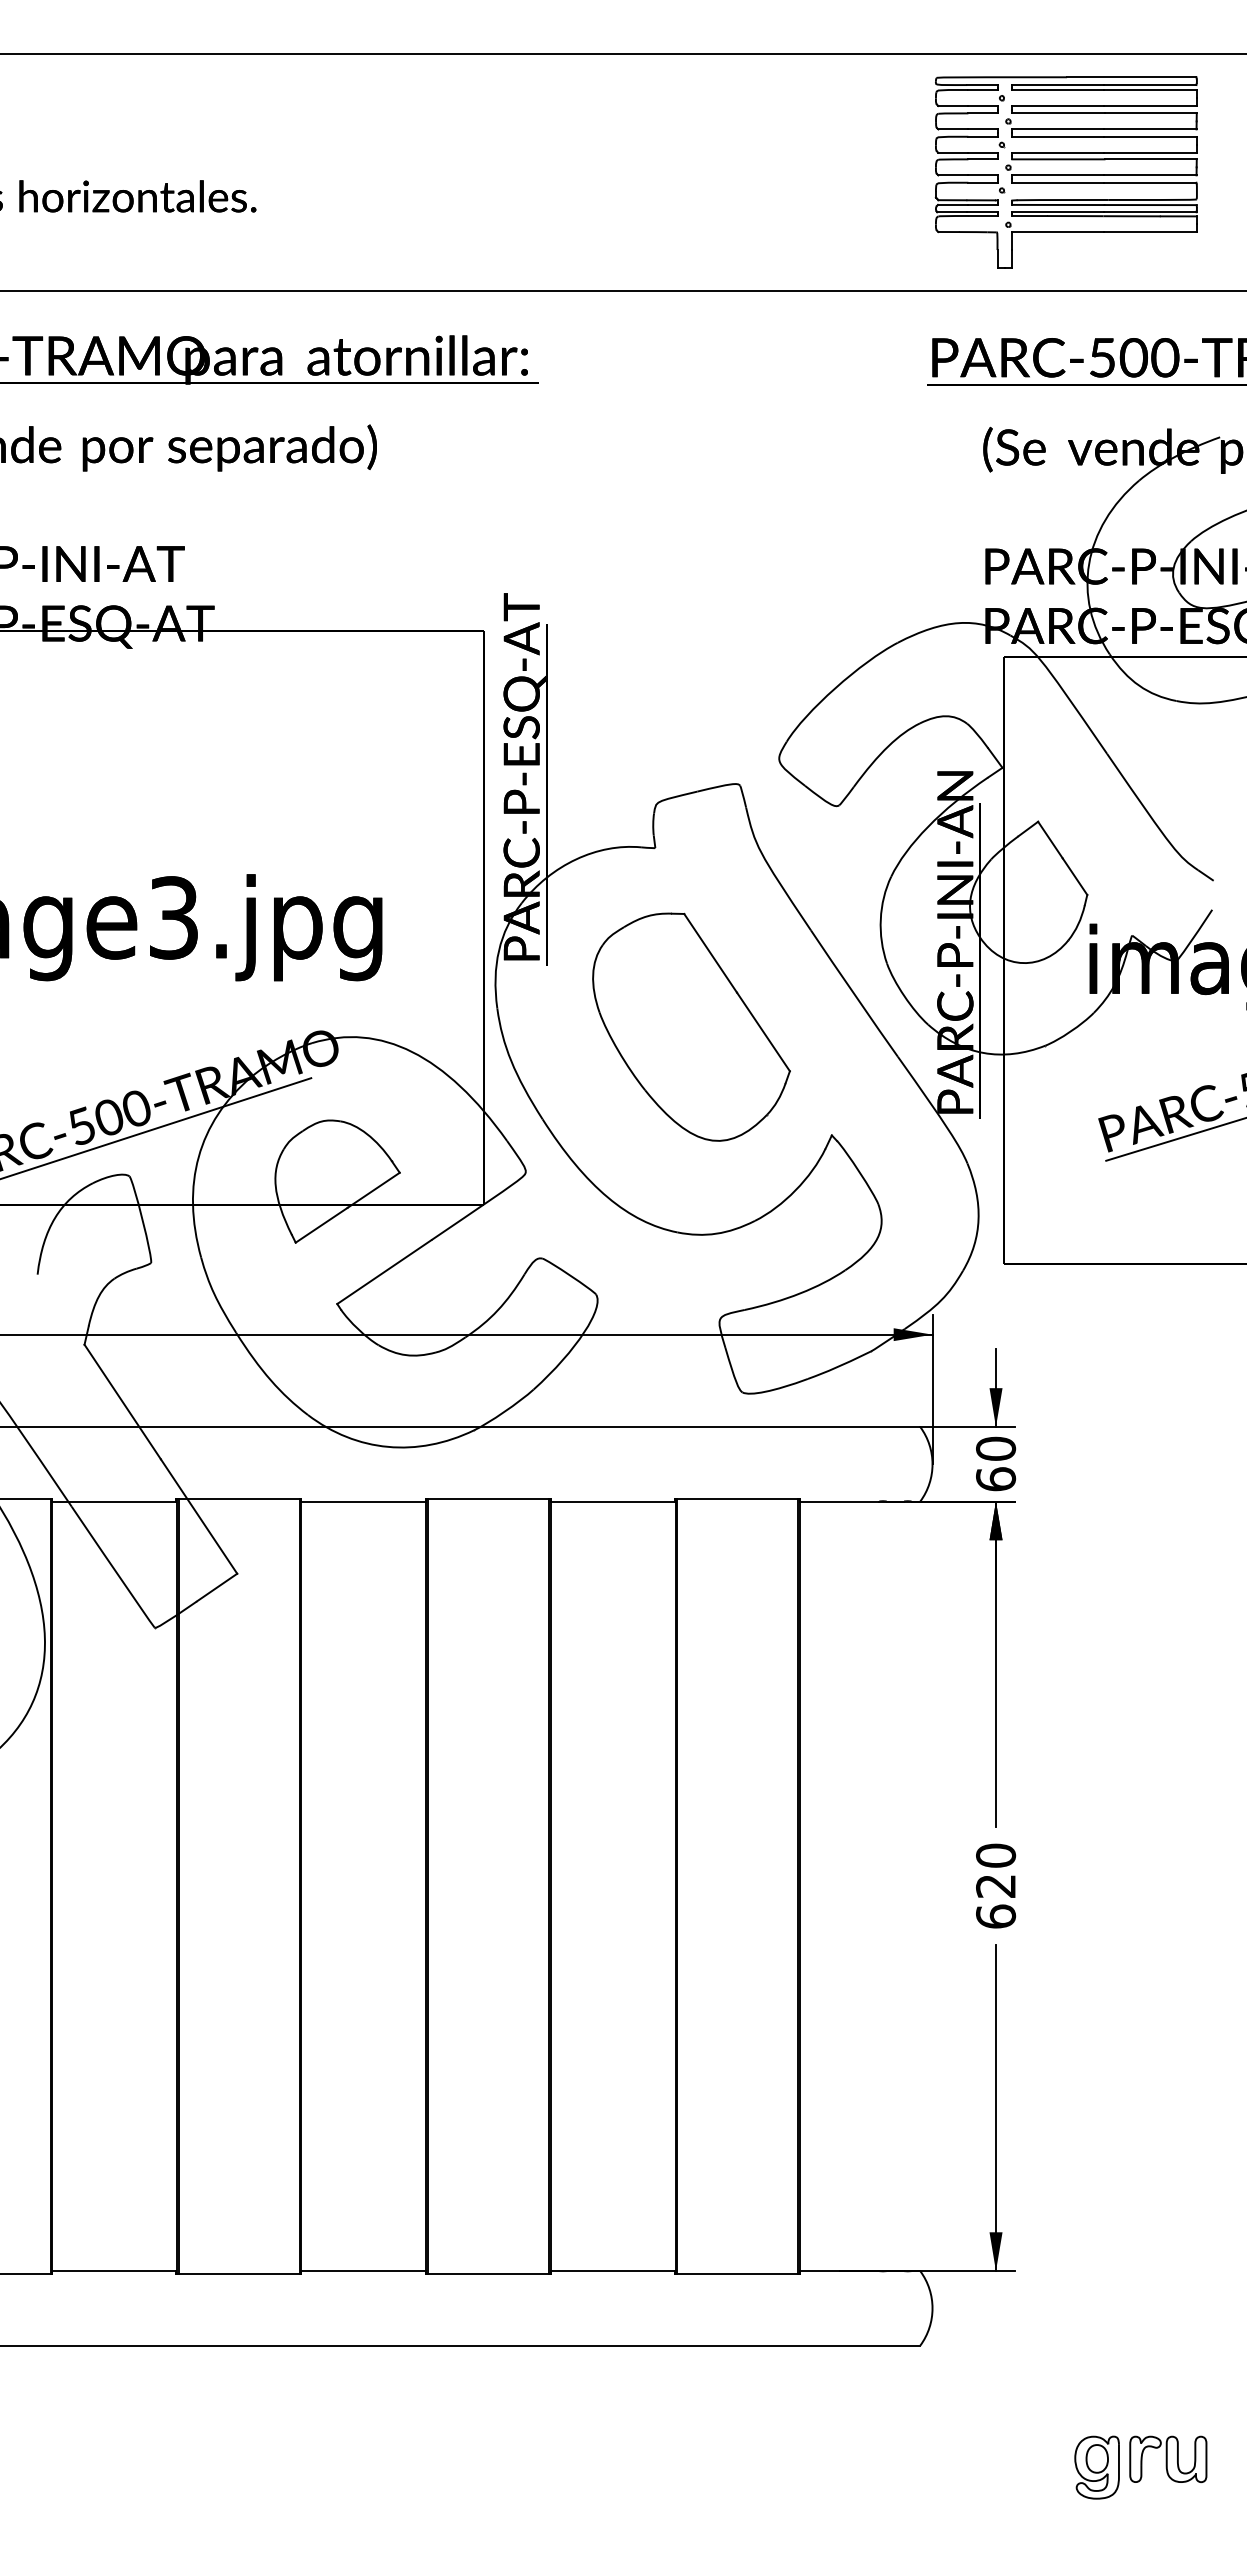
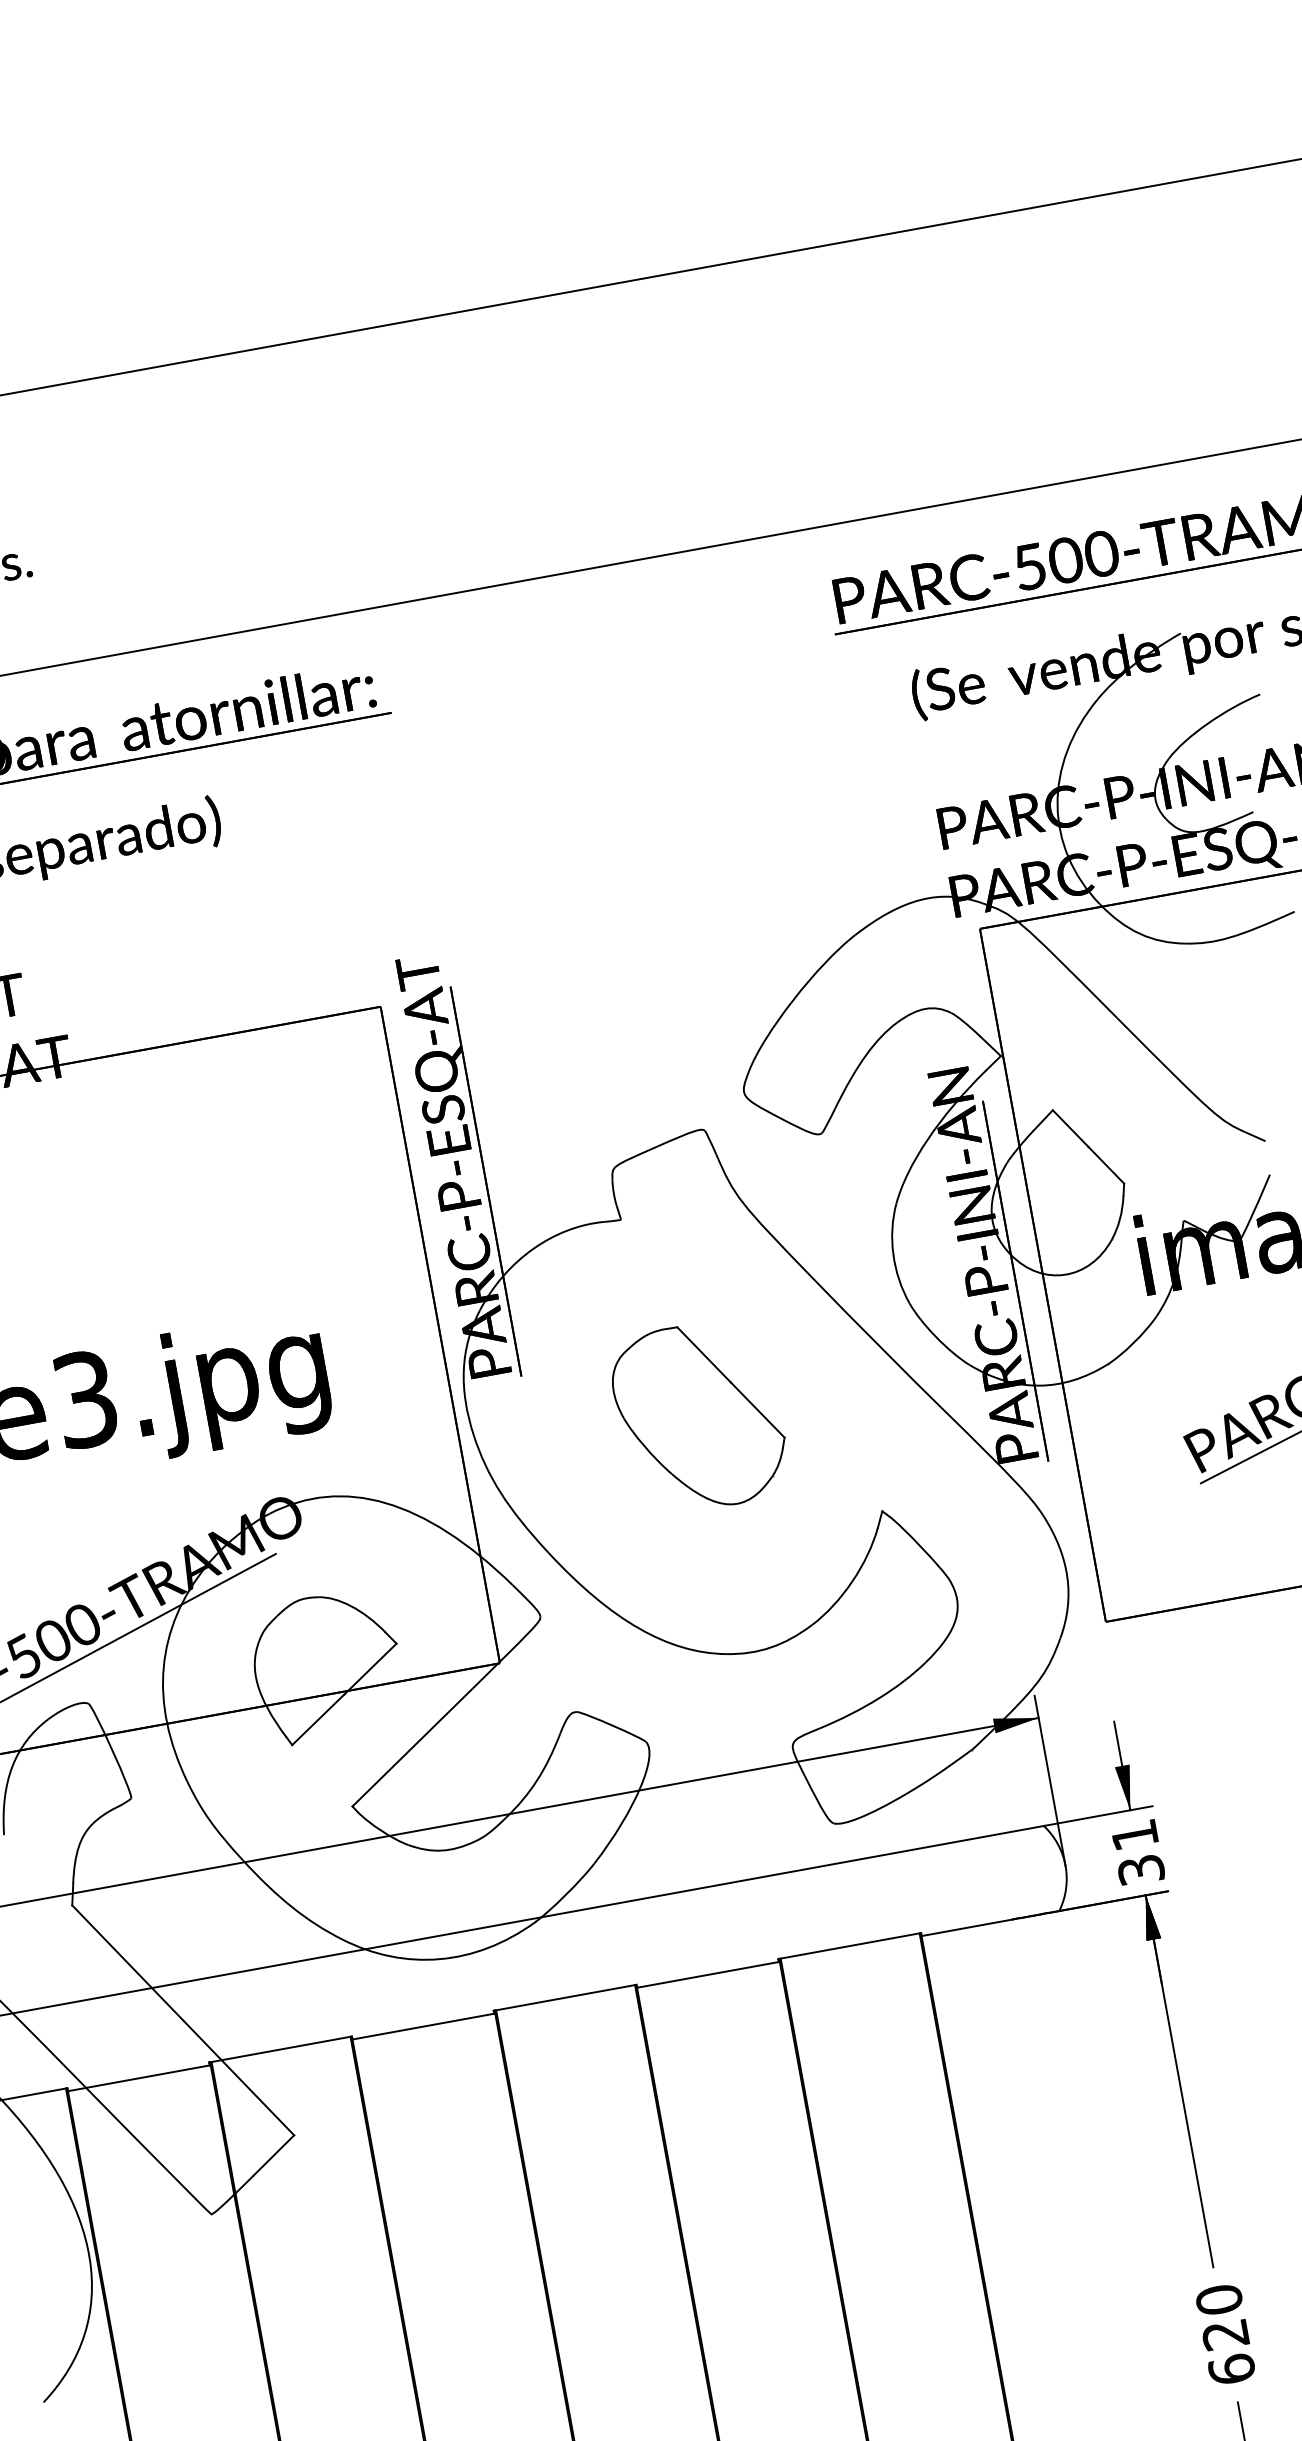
part: (1065, 172) -> (949, 363), removed
part: (691, 1026) -> (699, 1416), size x0.7
text: (996, 1463) -> (1138, 1851), 60 -> 31

